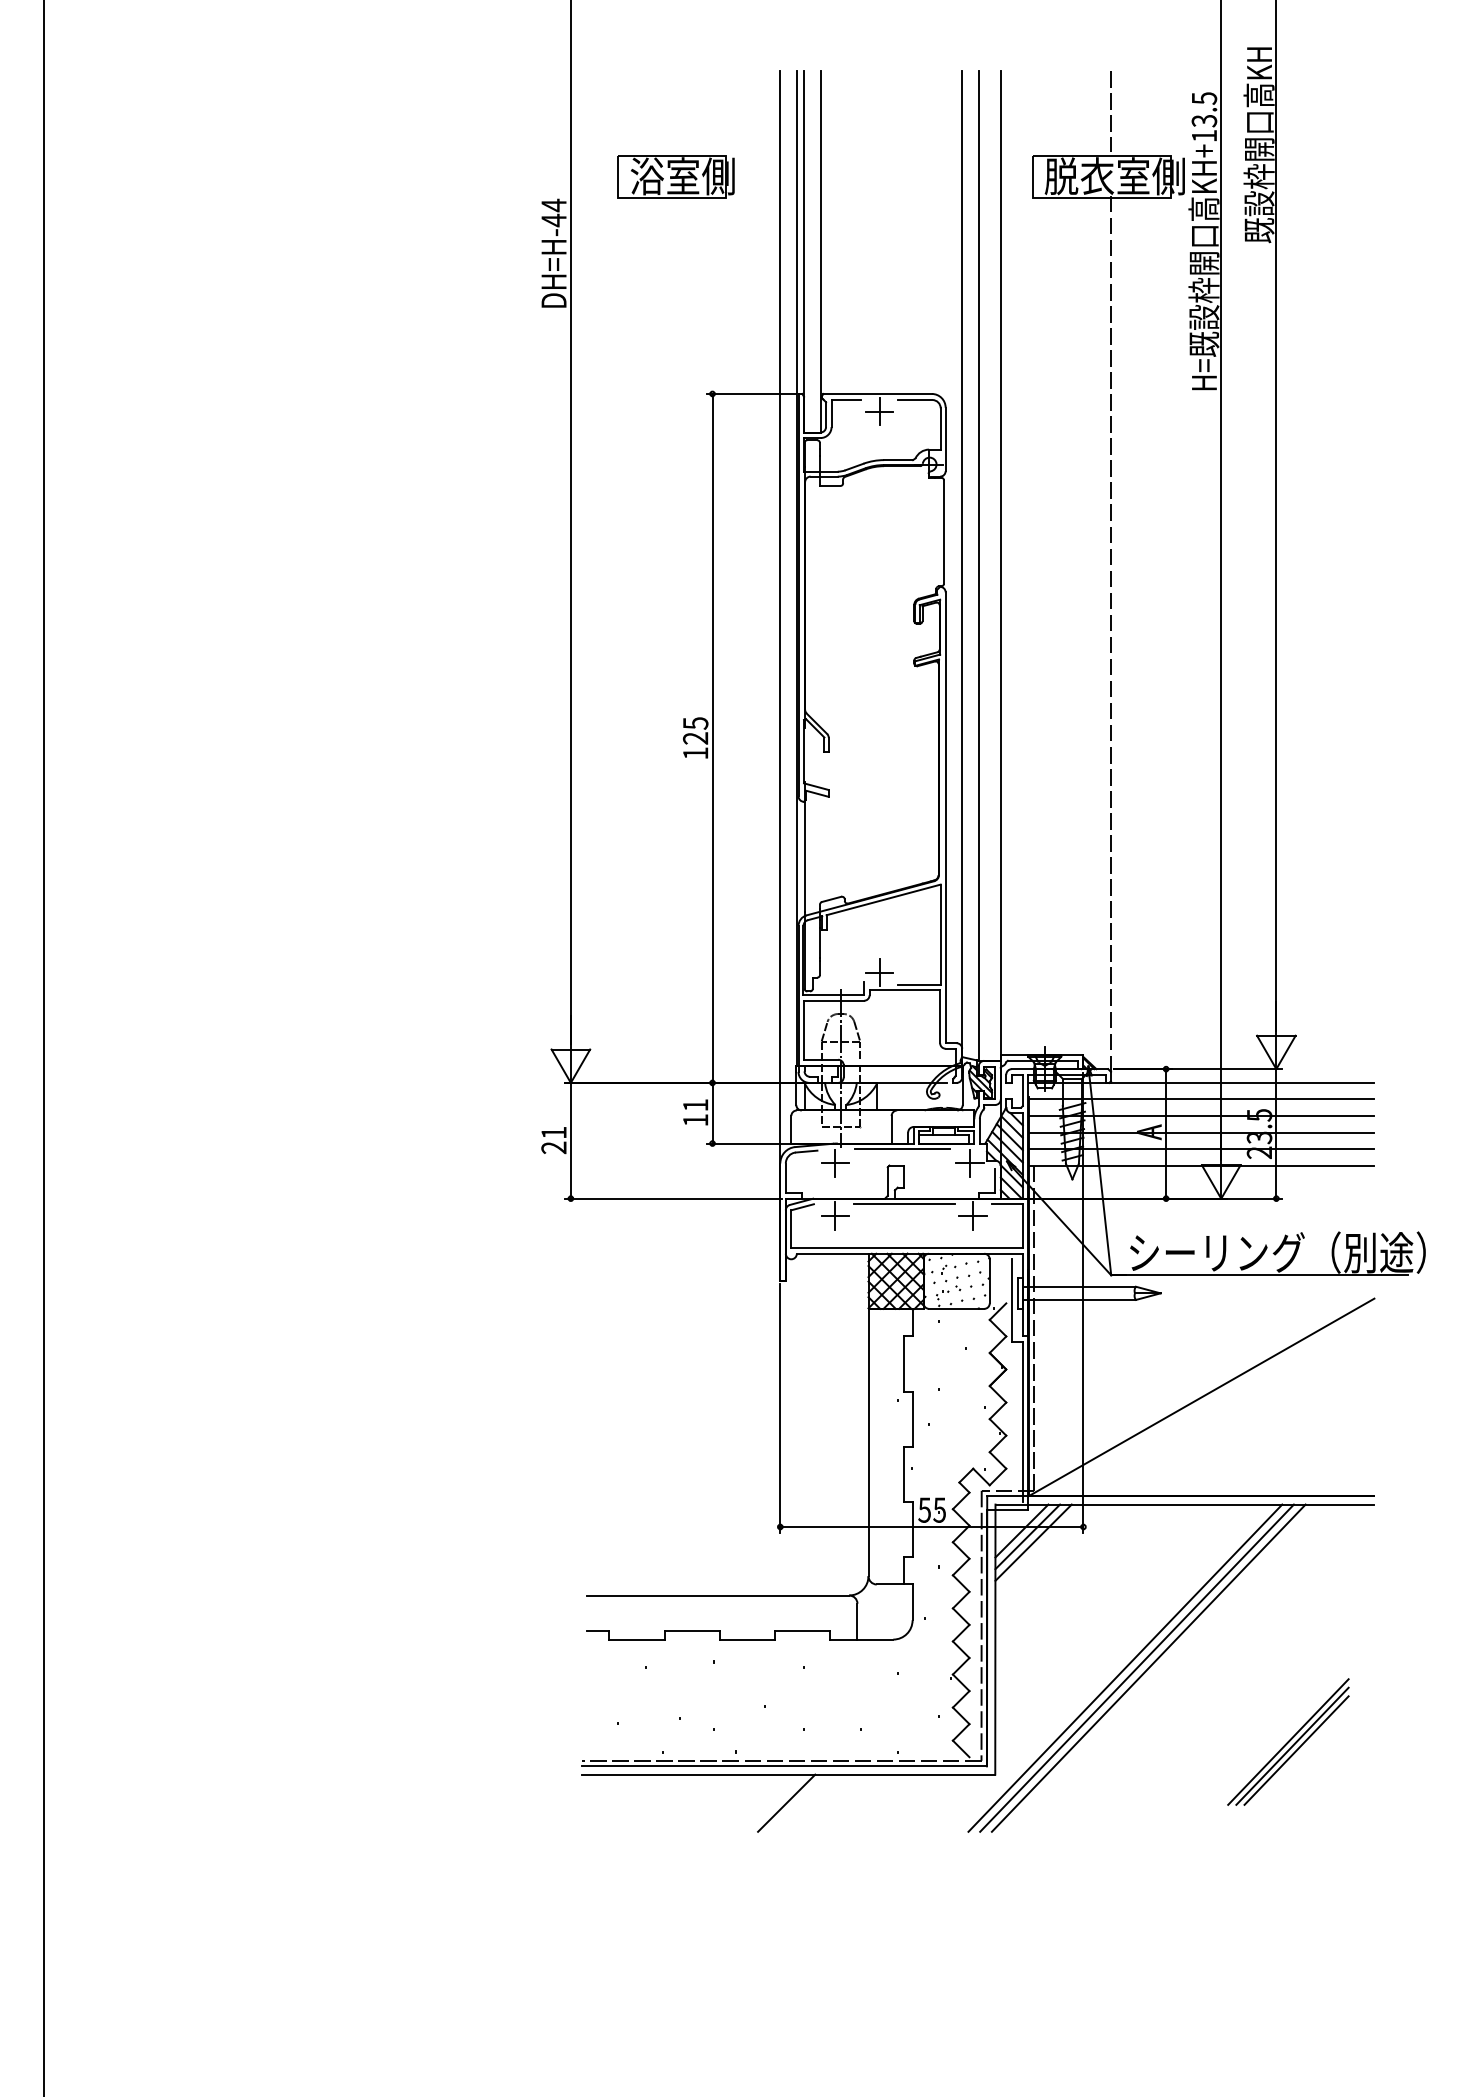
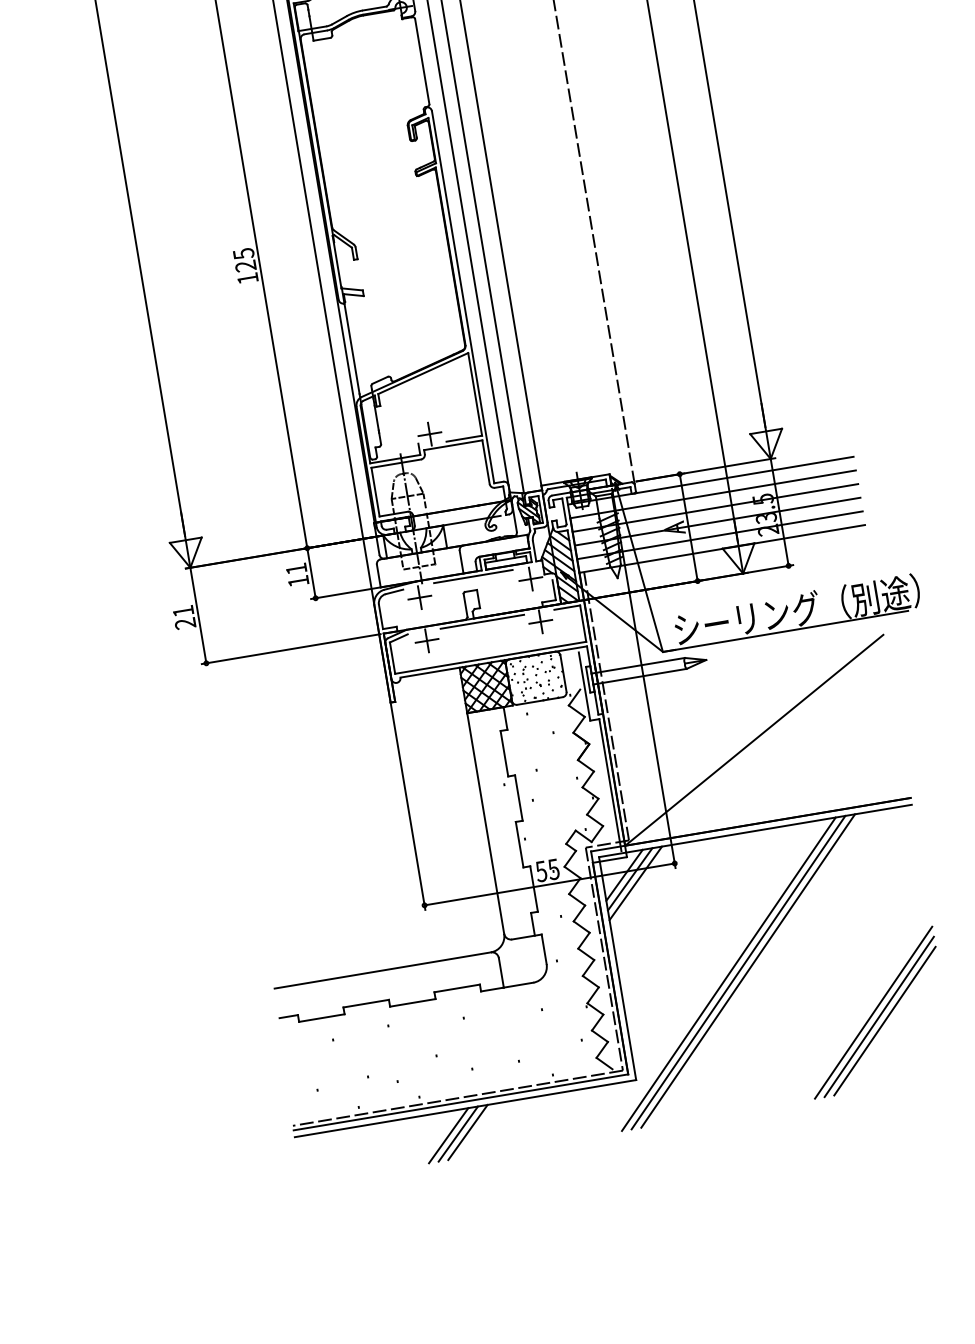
part: (1288, 1741) -> (873, 1012), size x1.43
line: (762, 1802) -> (447, 1135), added
line: (774, 1802) -> (457, 1133), added

